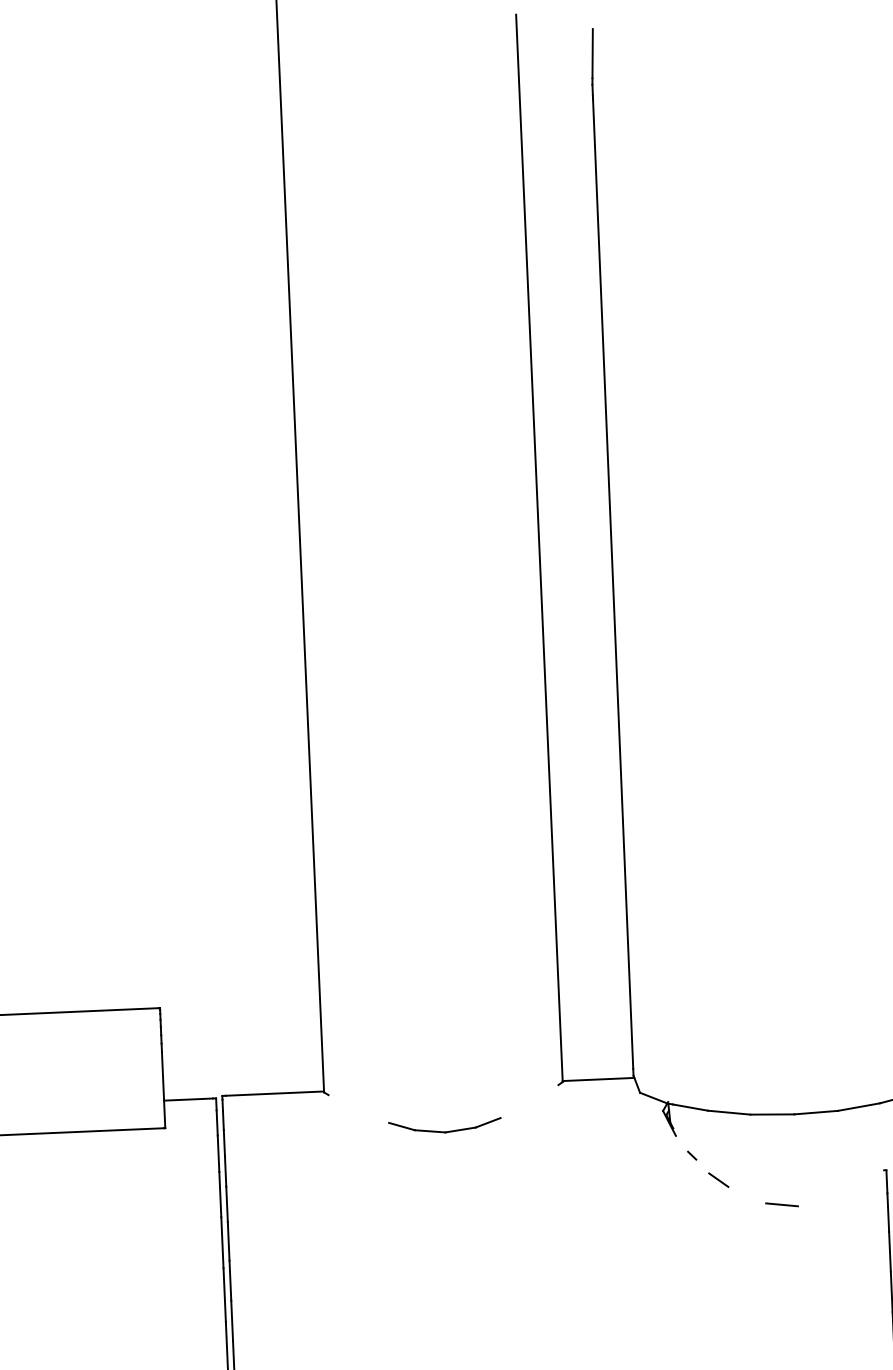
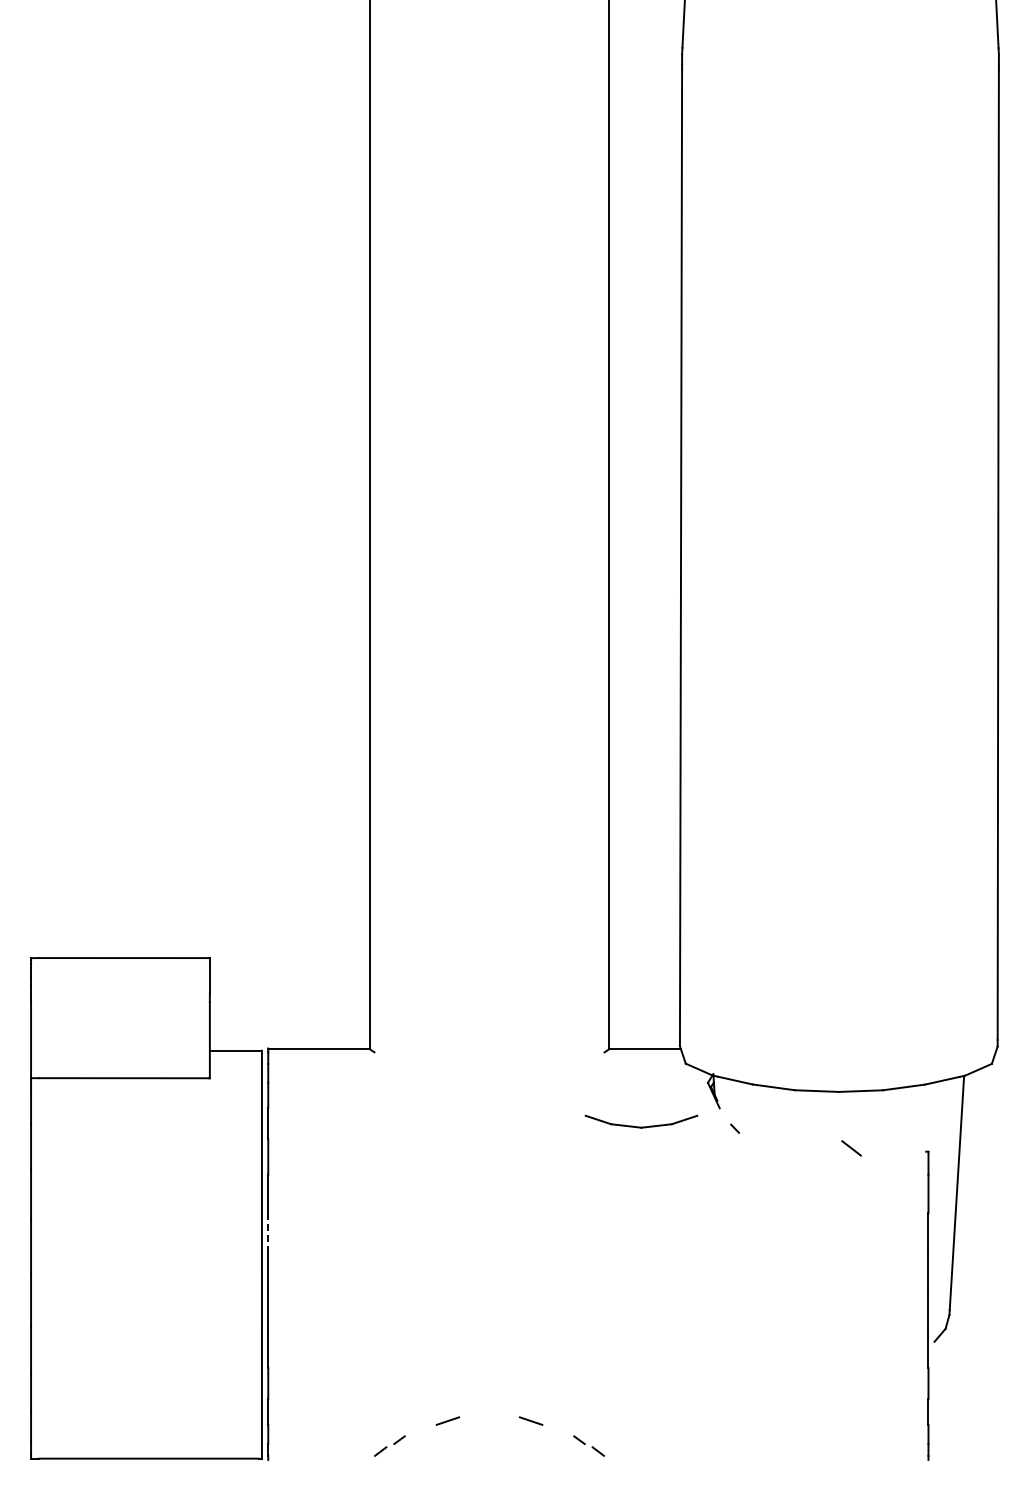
part: (445, 1126) -> (641, 1121), moved
line: (718, 1180) -> (851, 1148), moved
line: (781, 1204) -> (822, 1181), removed
line: (230, 1280) -> (268, 1233), solid -> dashed

